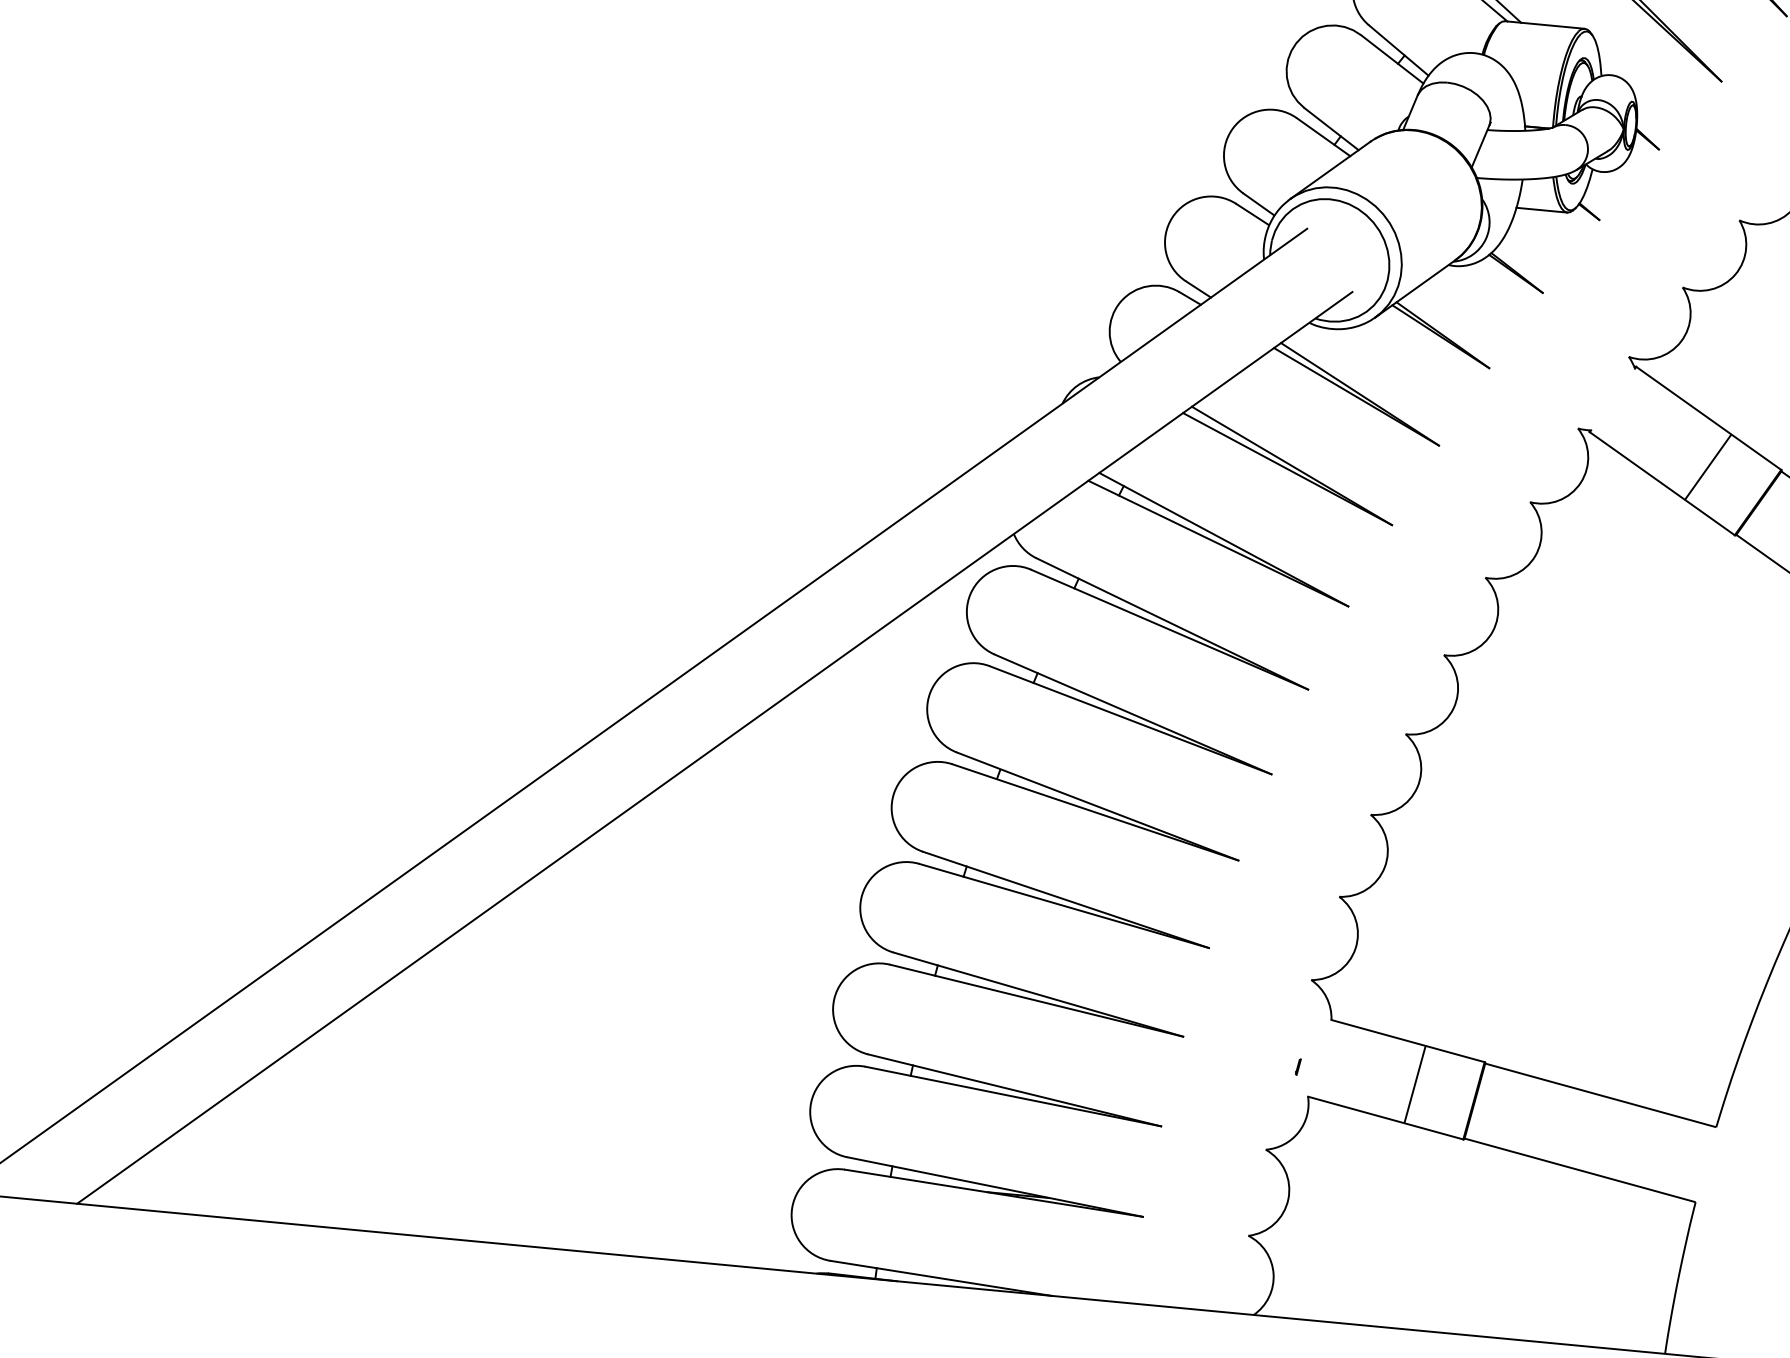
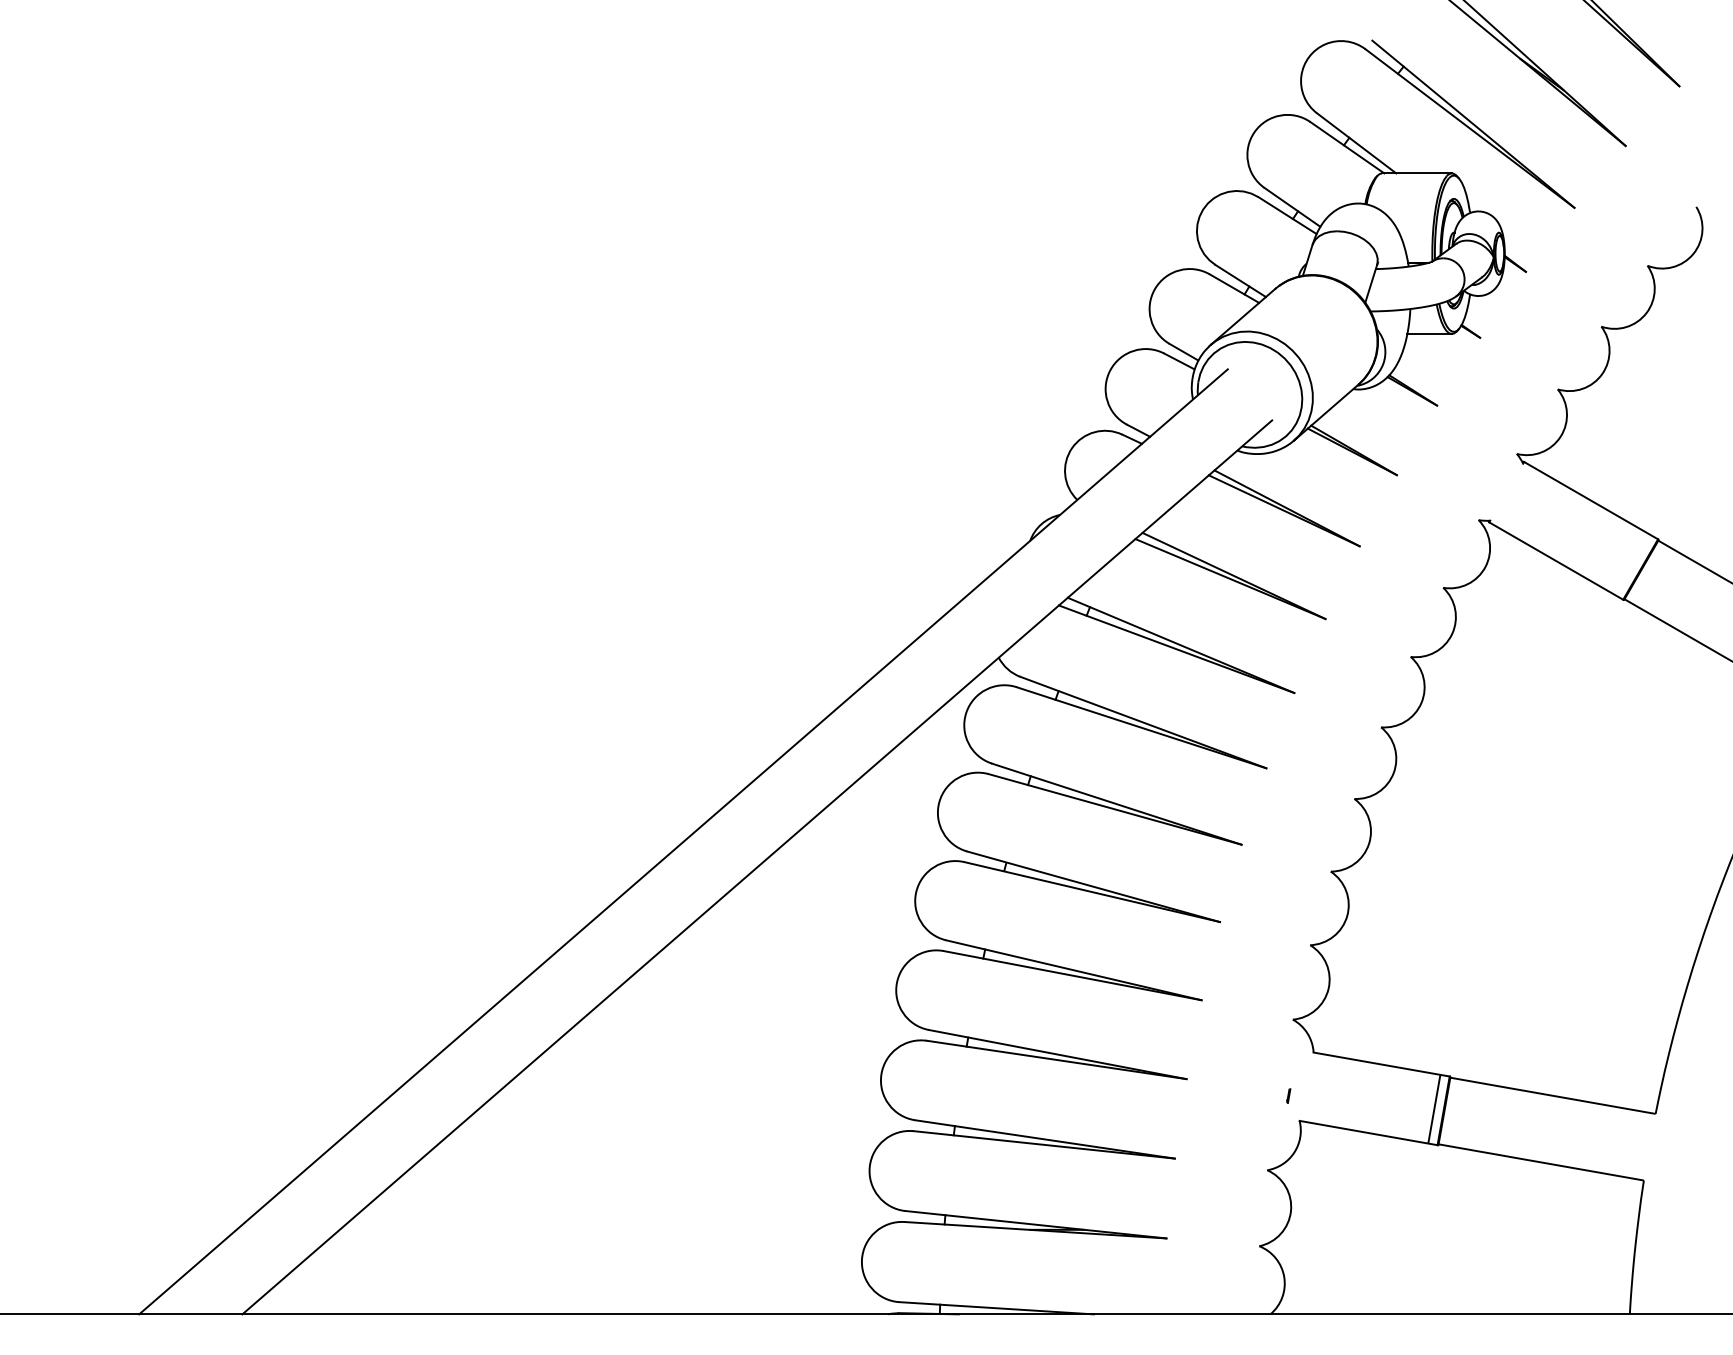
line: (1708, 466) -> (1594, 542), removed
line: (1415, 1084) -> (1434, 1109), moved

